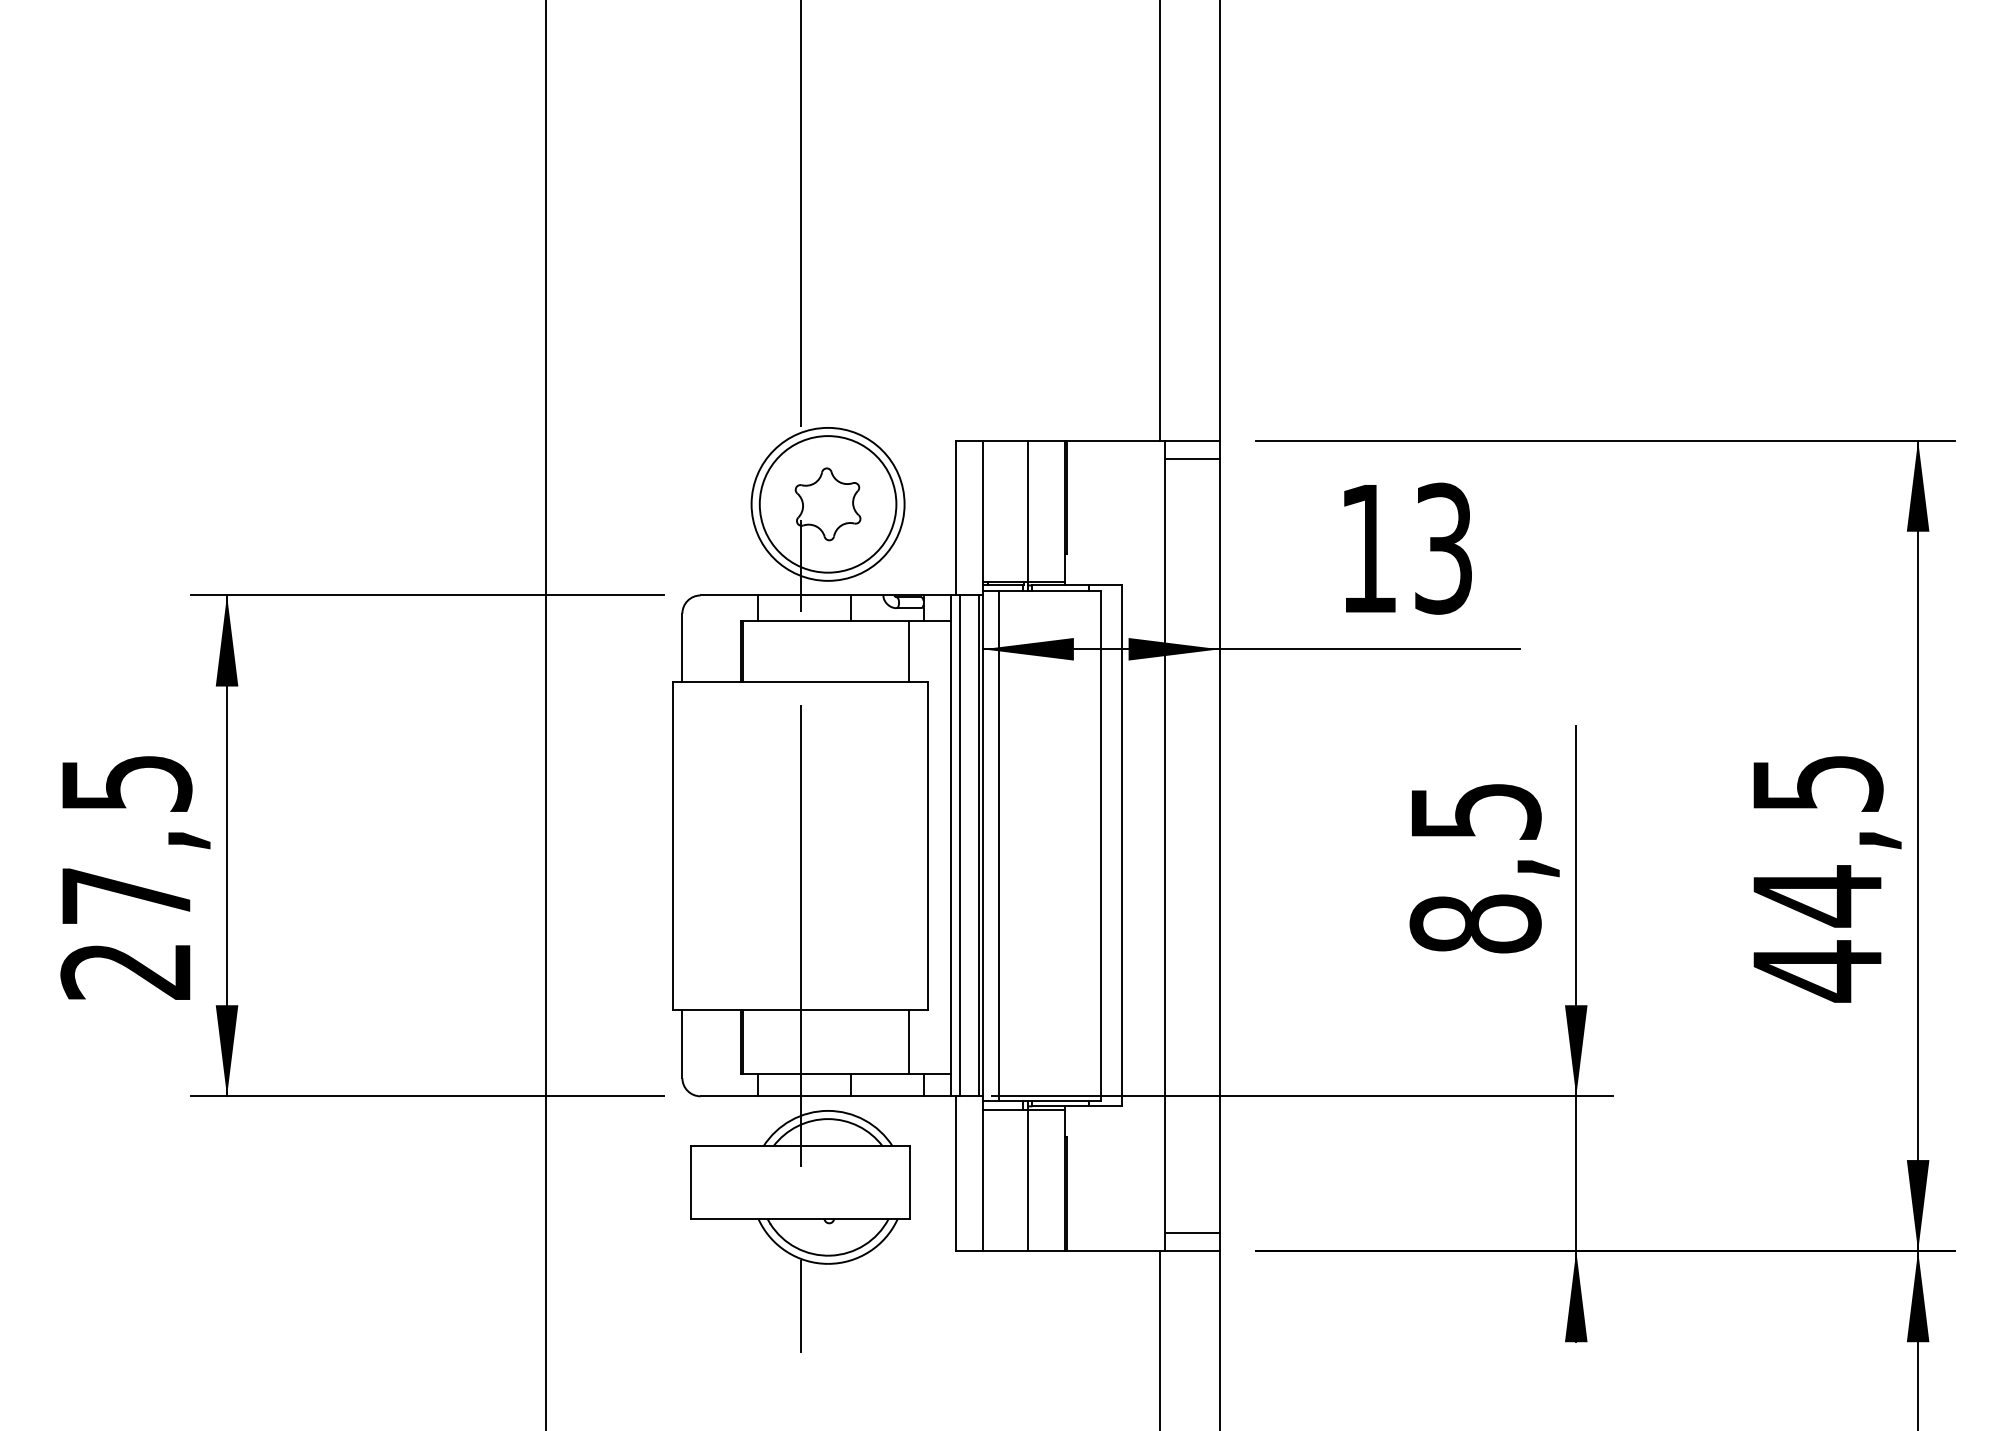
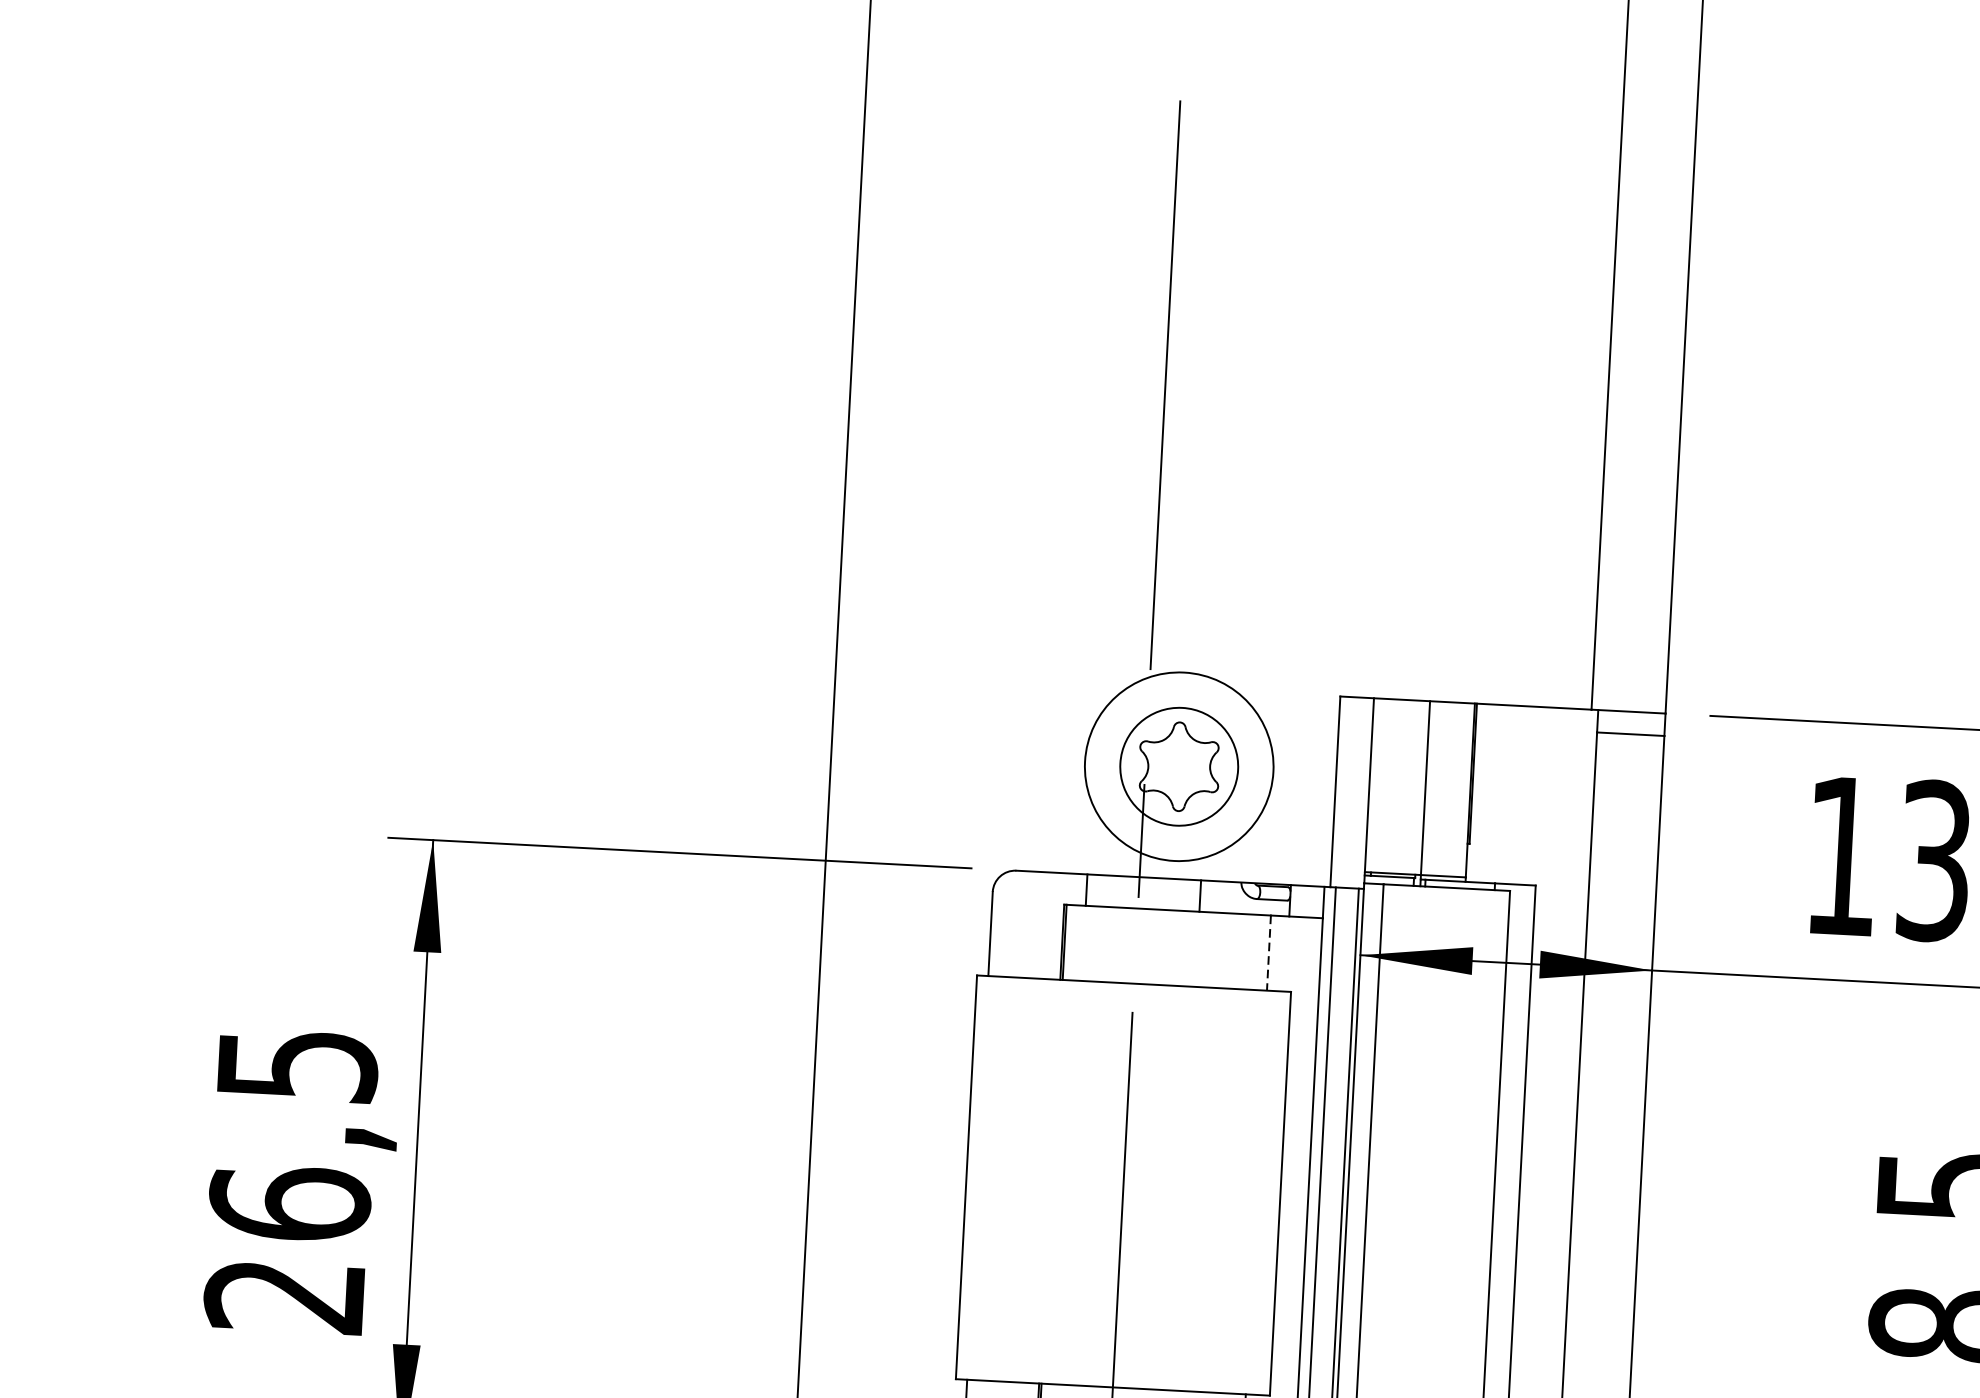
circle: (827, 504) -> (1178, 766), size x0.7
line: (908, 651) -> (1268, 953), solid -> dashed
text: (126, 895) -> (290, 1203), 27,5 -> 26,5

